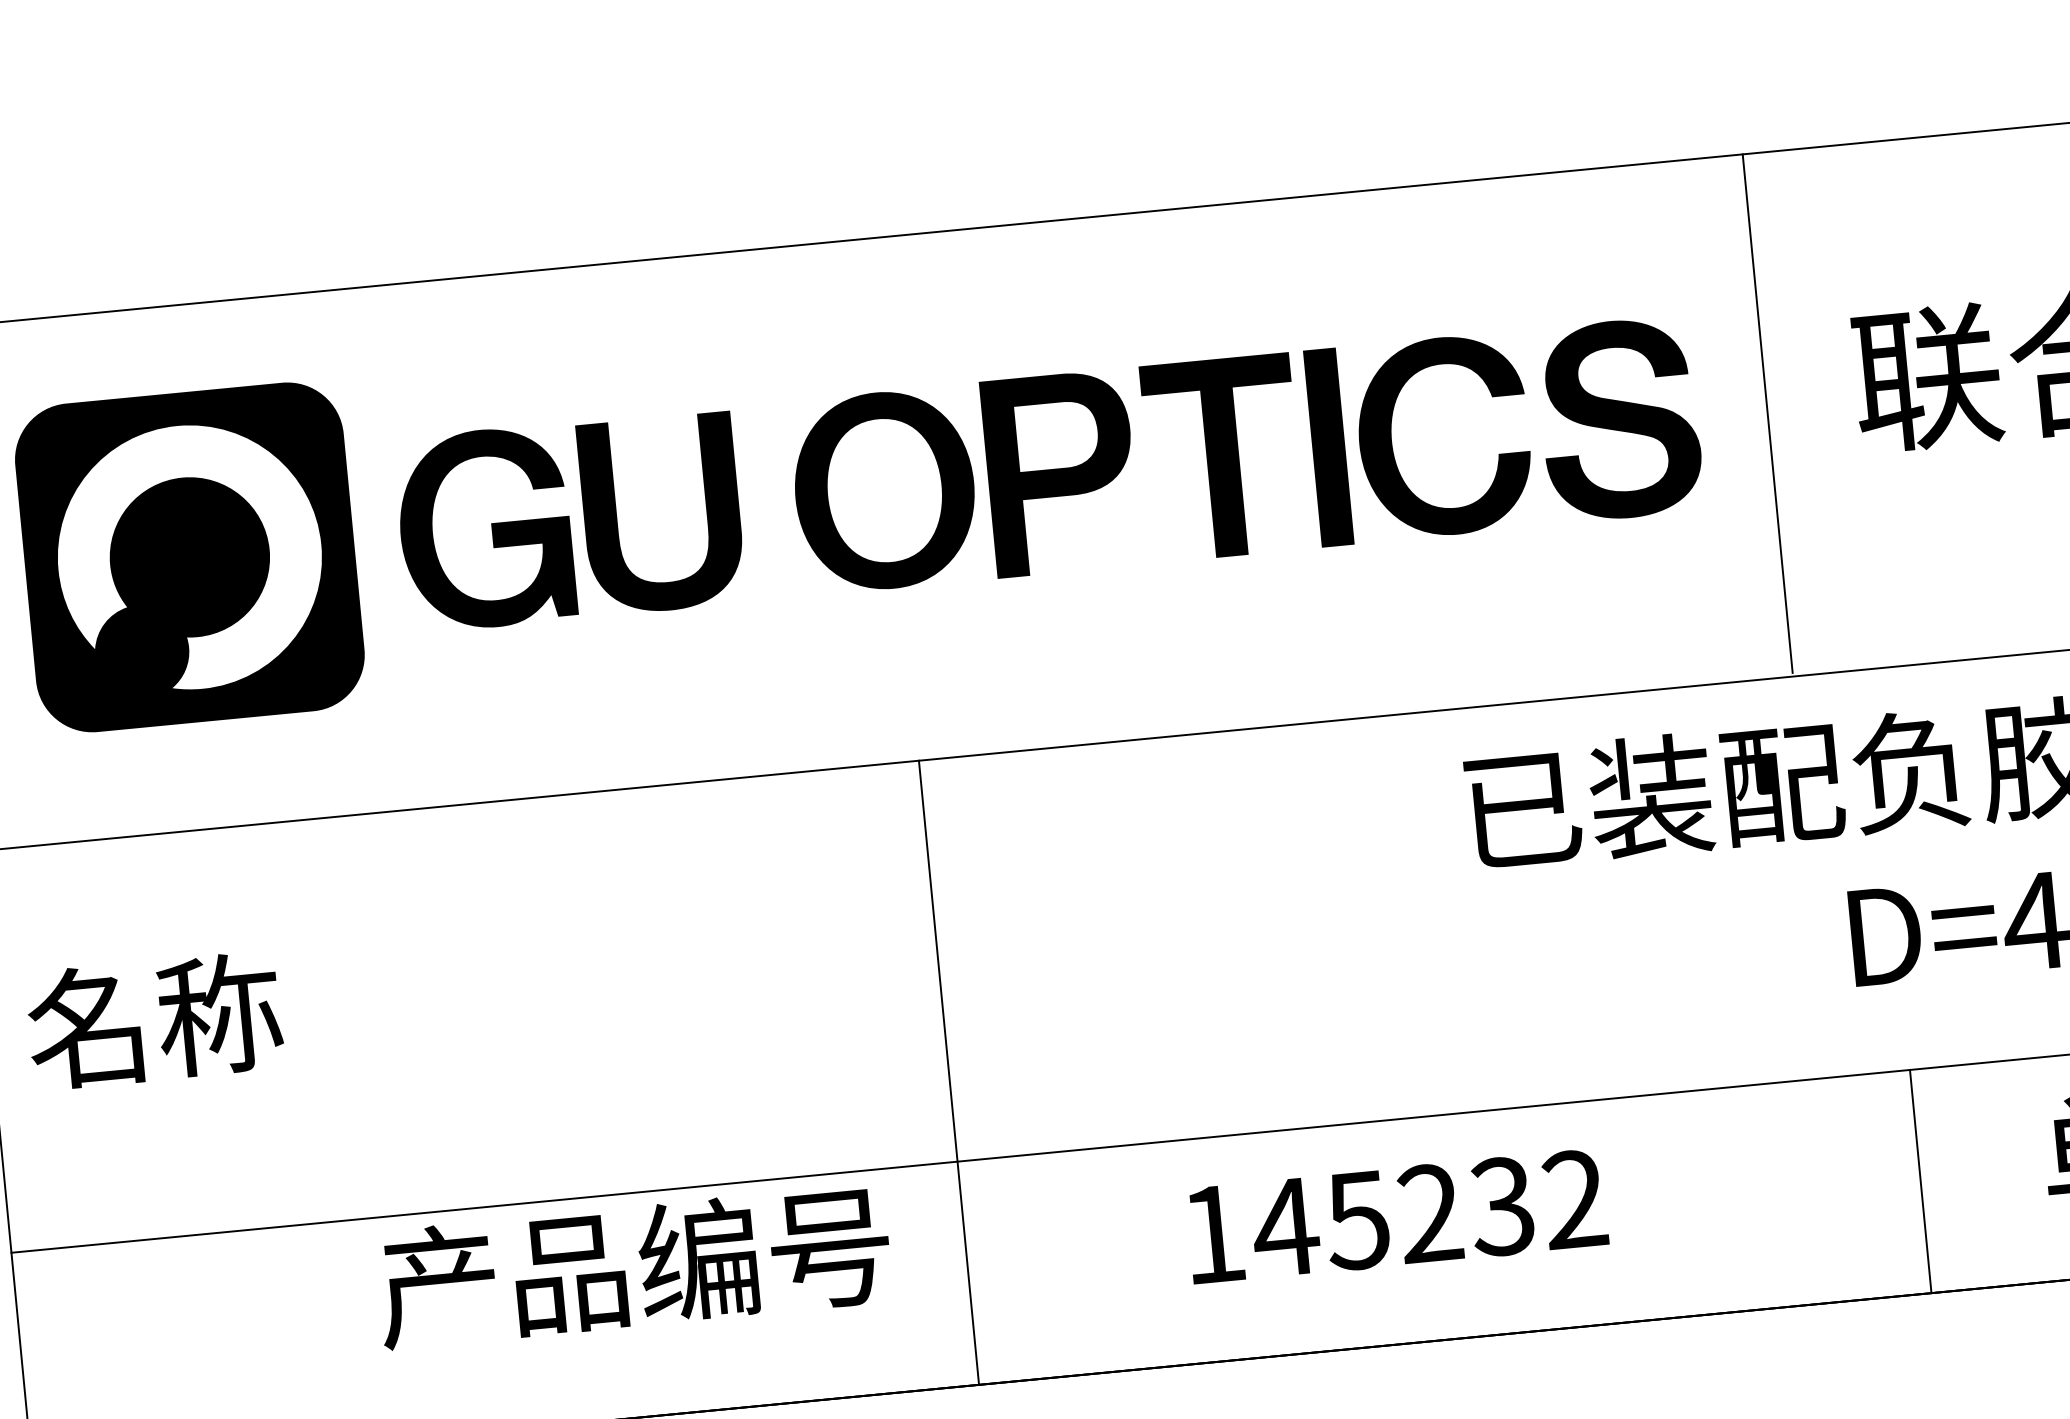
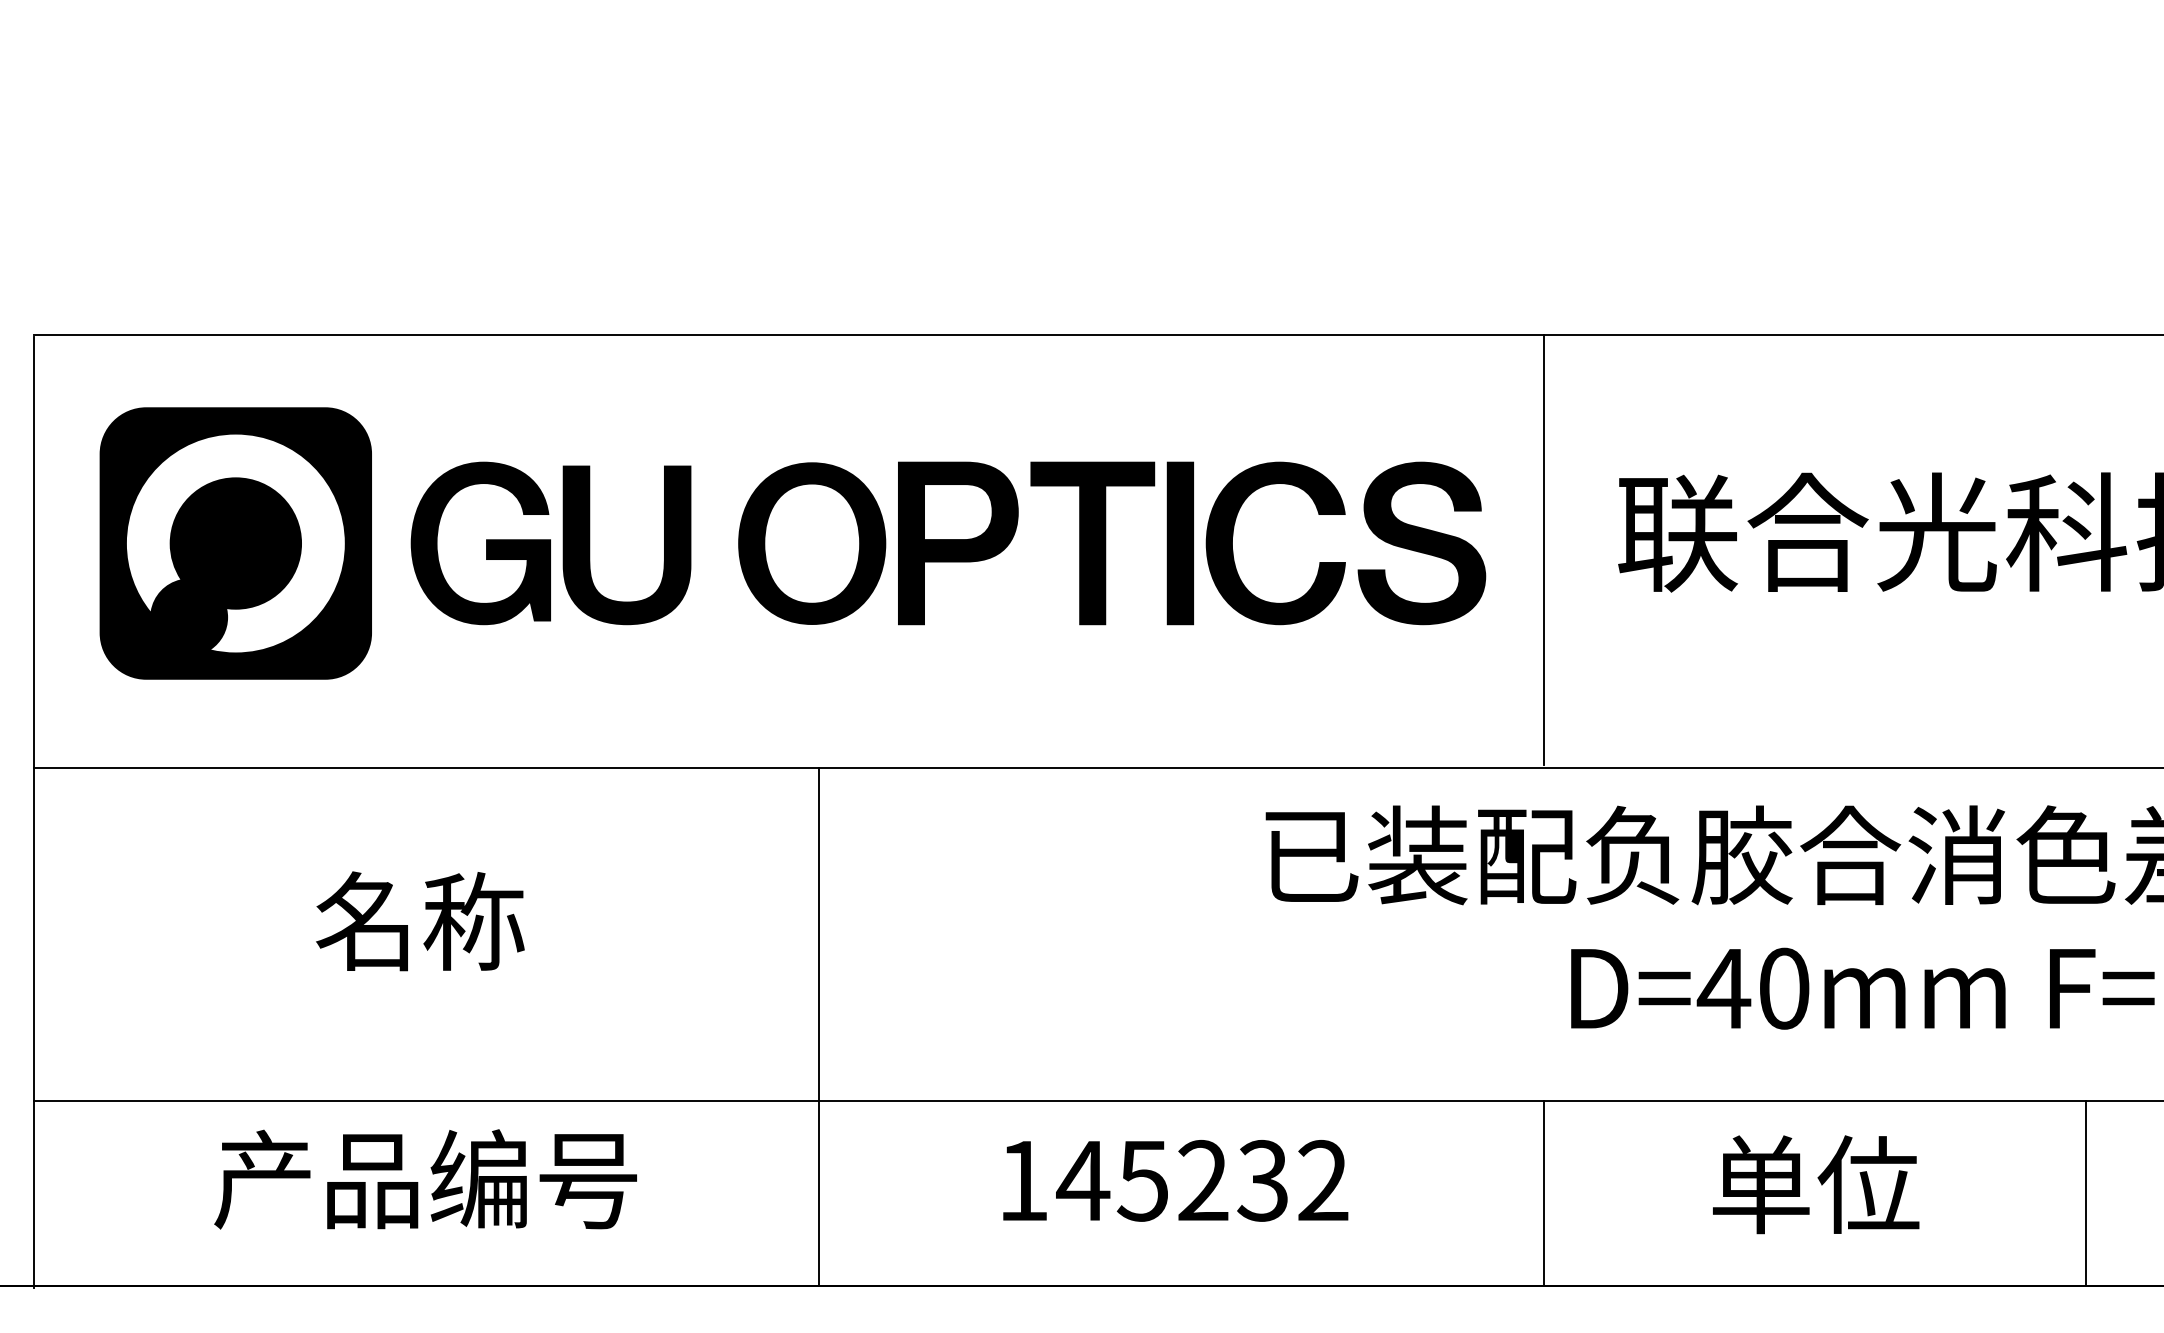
text: (154, 1020) -> (420, 921), moved
line: (1920, 1180) -> (1543, 1192), moved
text: (633, 1266) -> (425, 1179), moved

